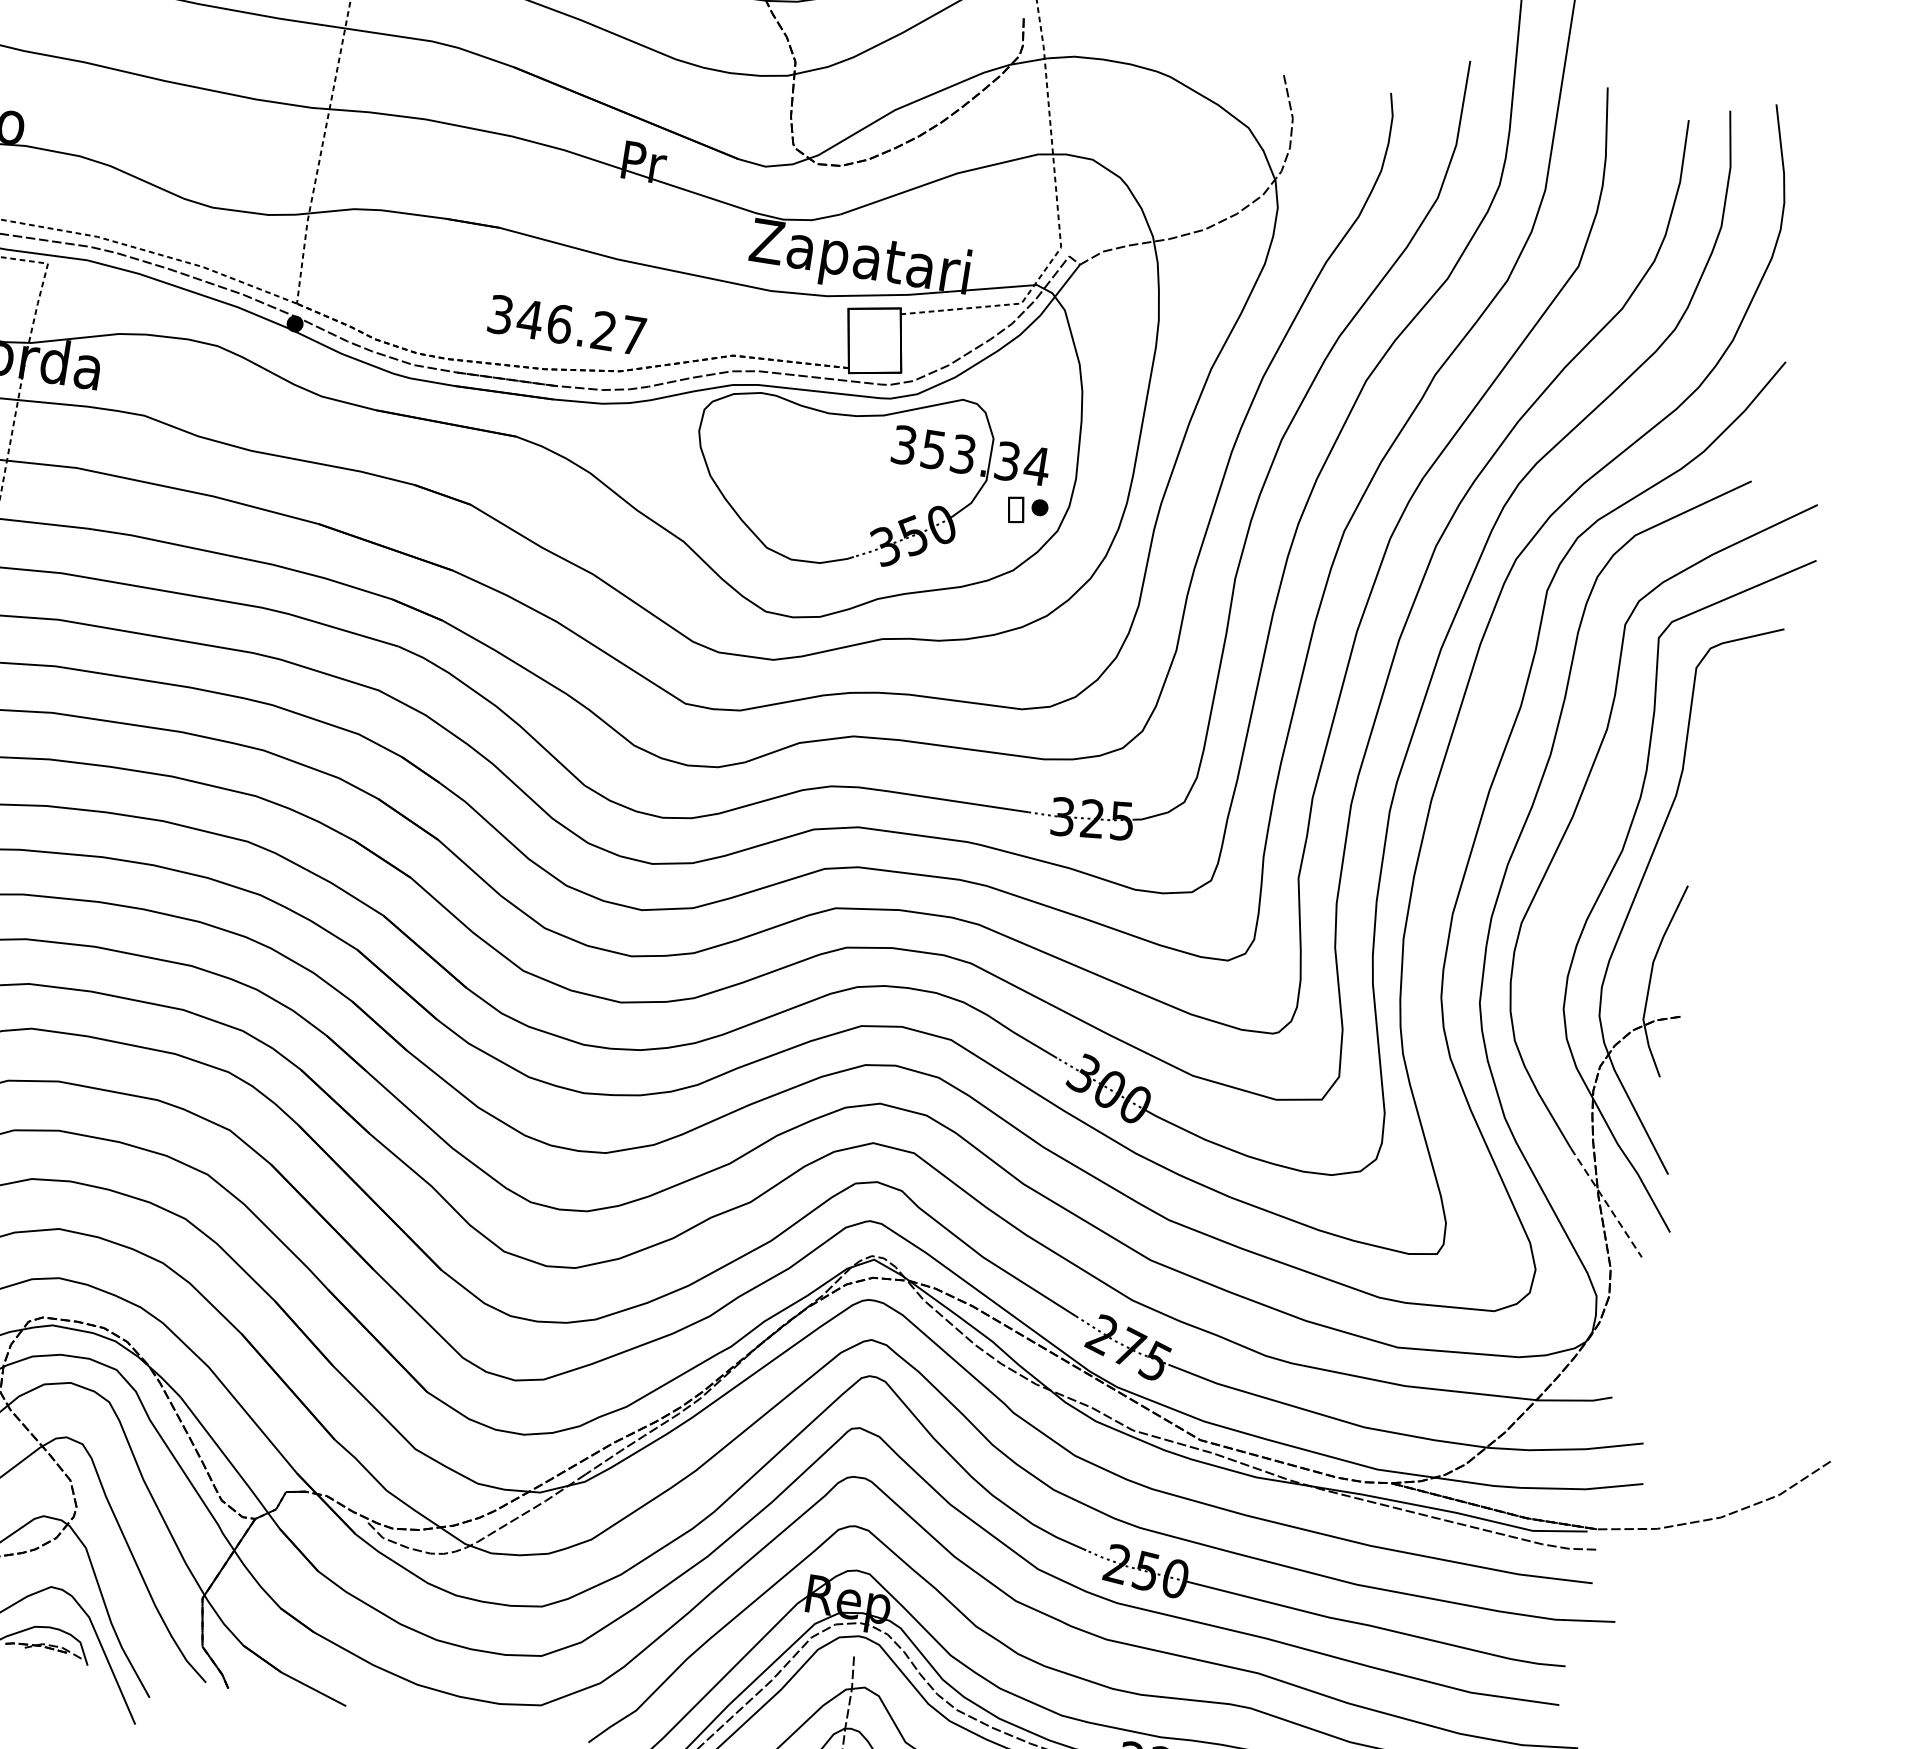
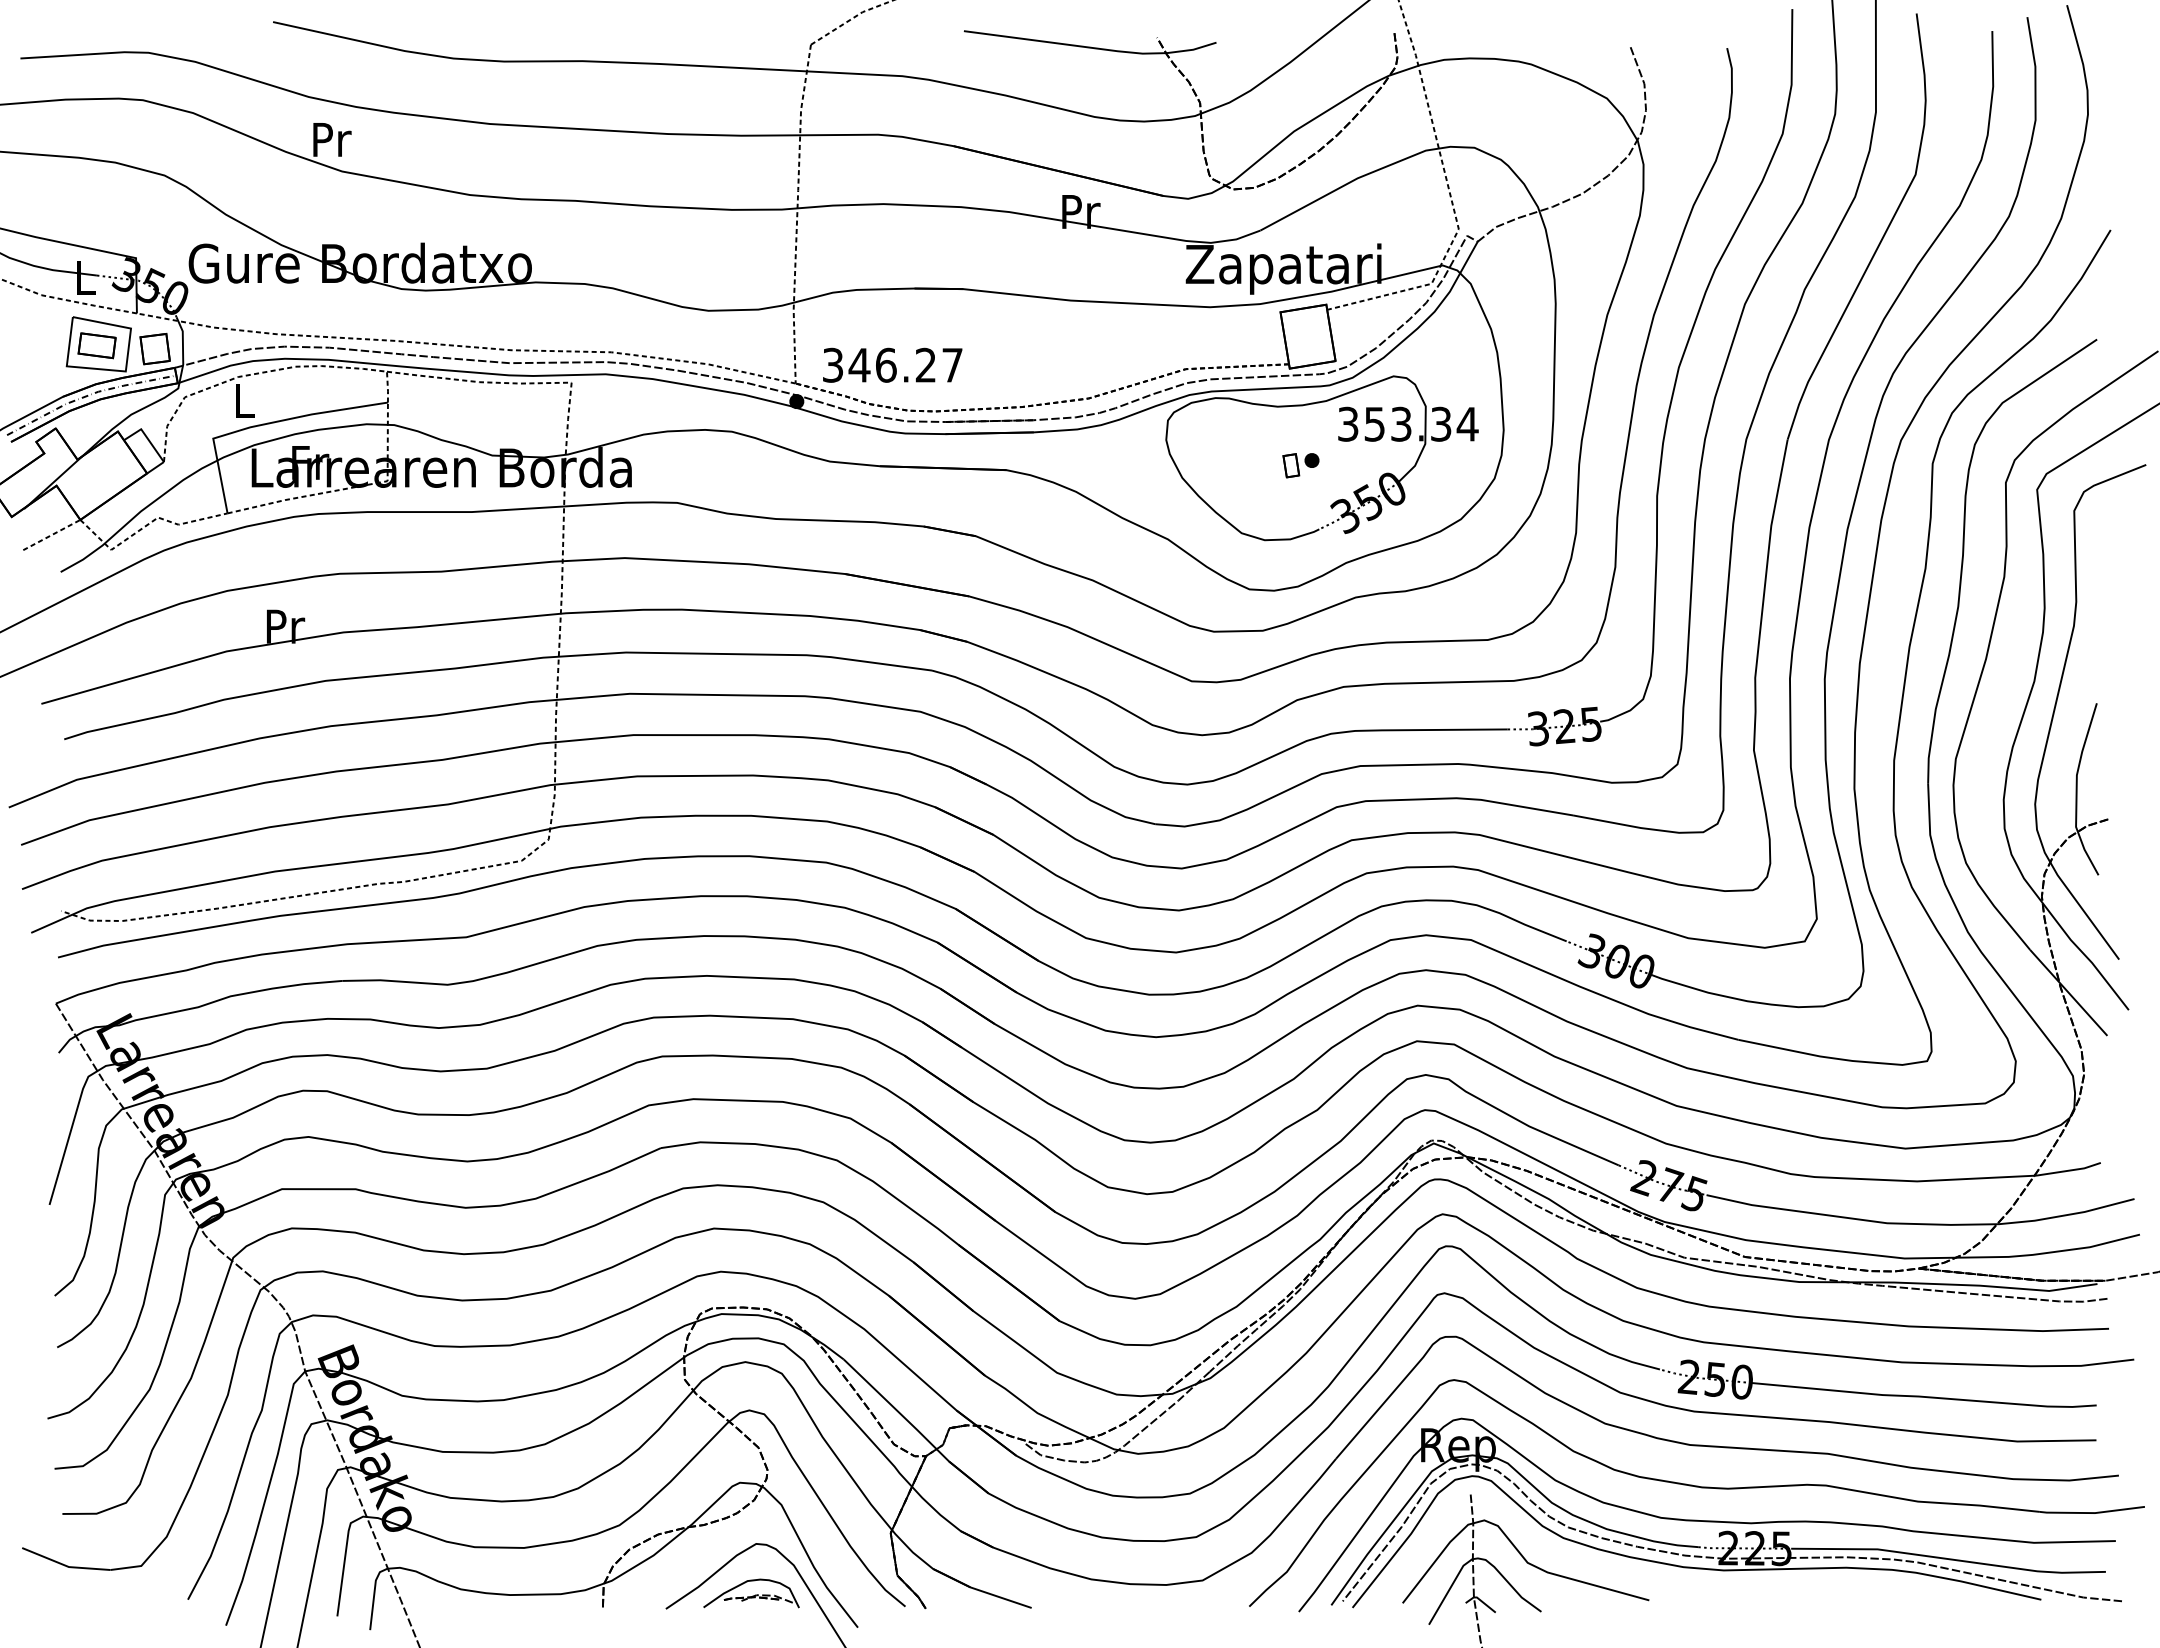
text: (566, 324) -> (892, 364), moved
part: (1026, 511) -> (1300, 465), moved
line: (1606, 1202) -> (2068, 992), dashed -> solid

